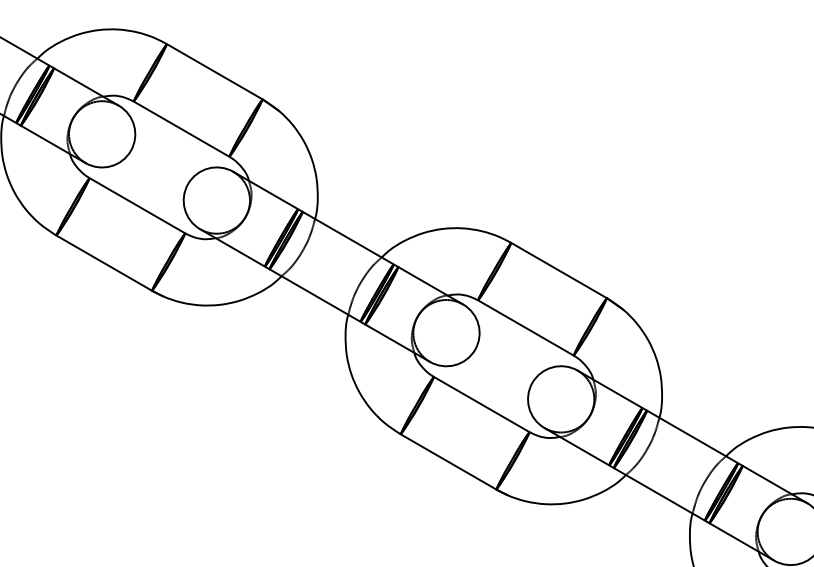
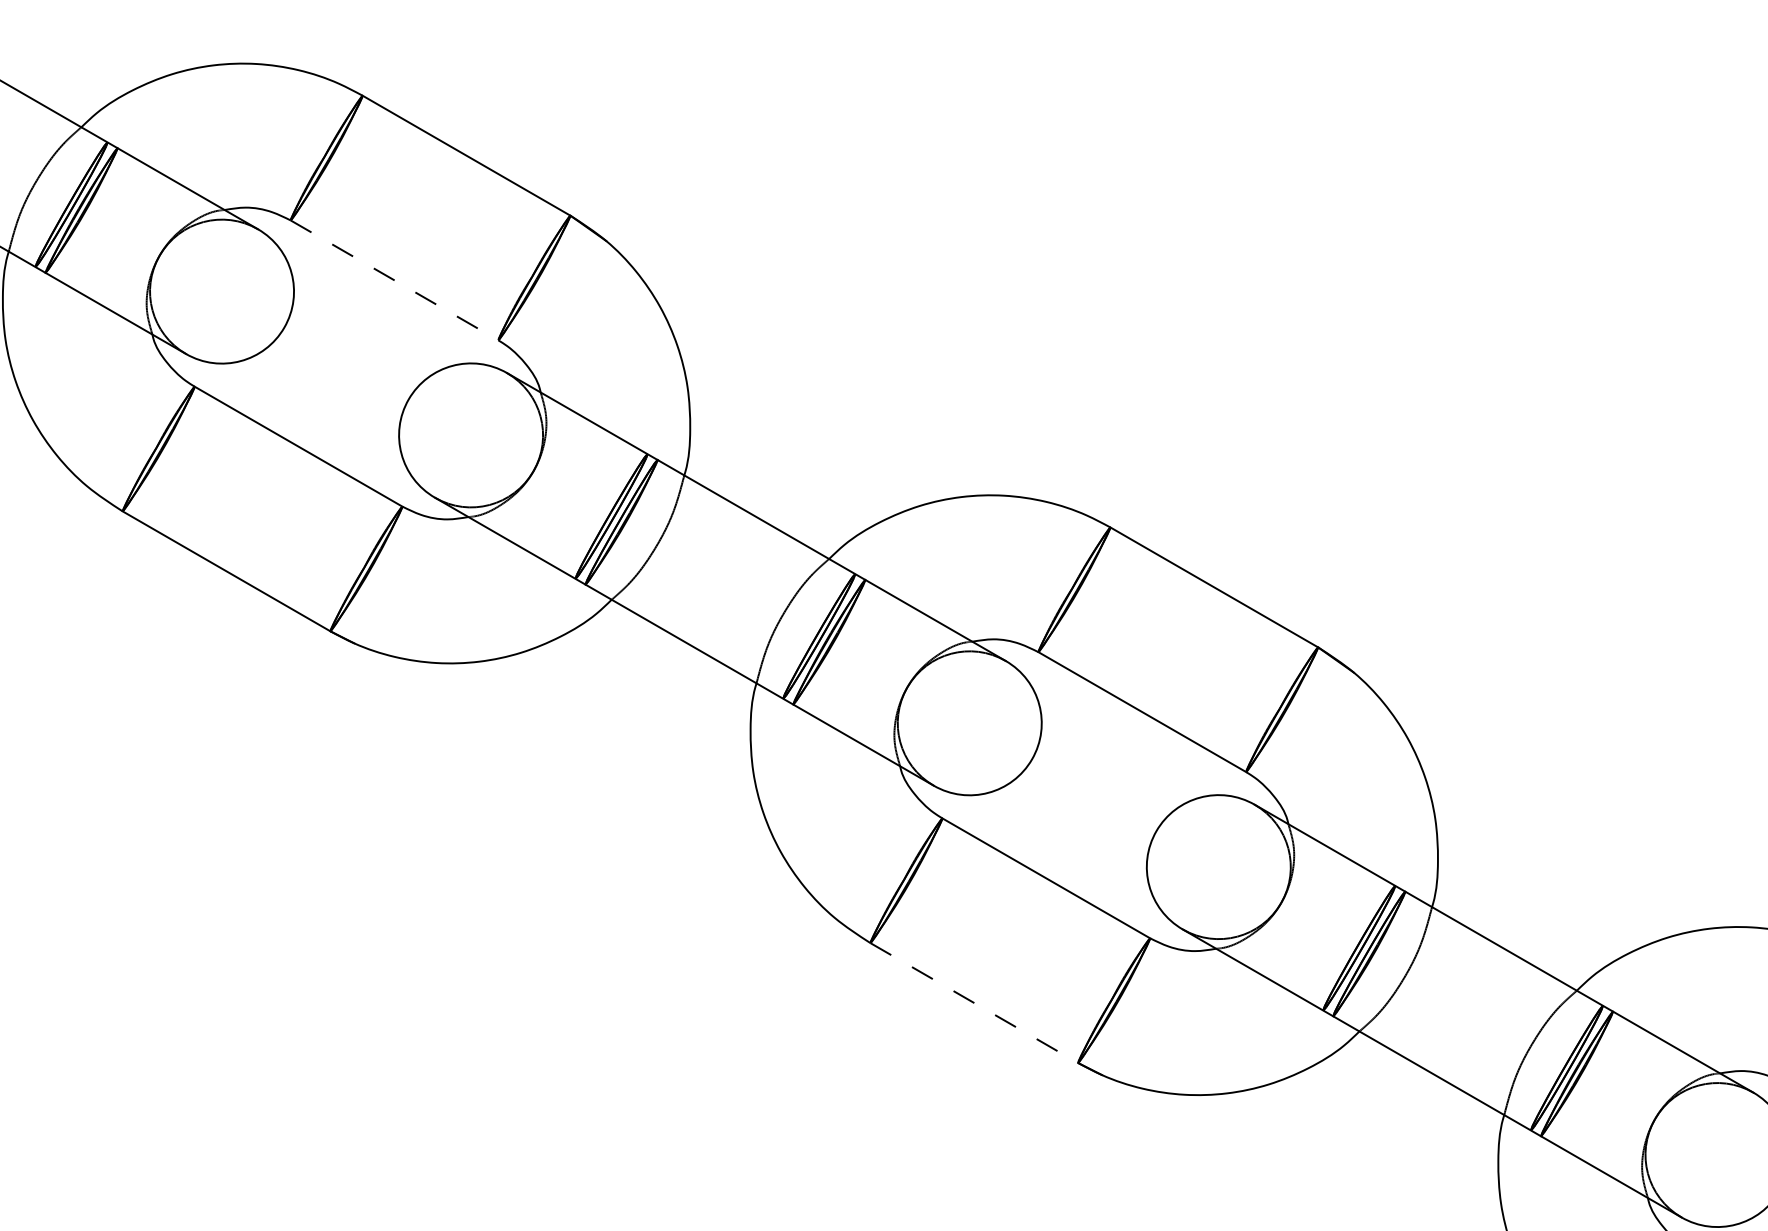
line: (182, 129) -> (396, 281), solid -> dashed
line: (449, 462) -> (976, 1004), solid -> dashed

